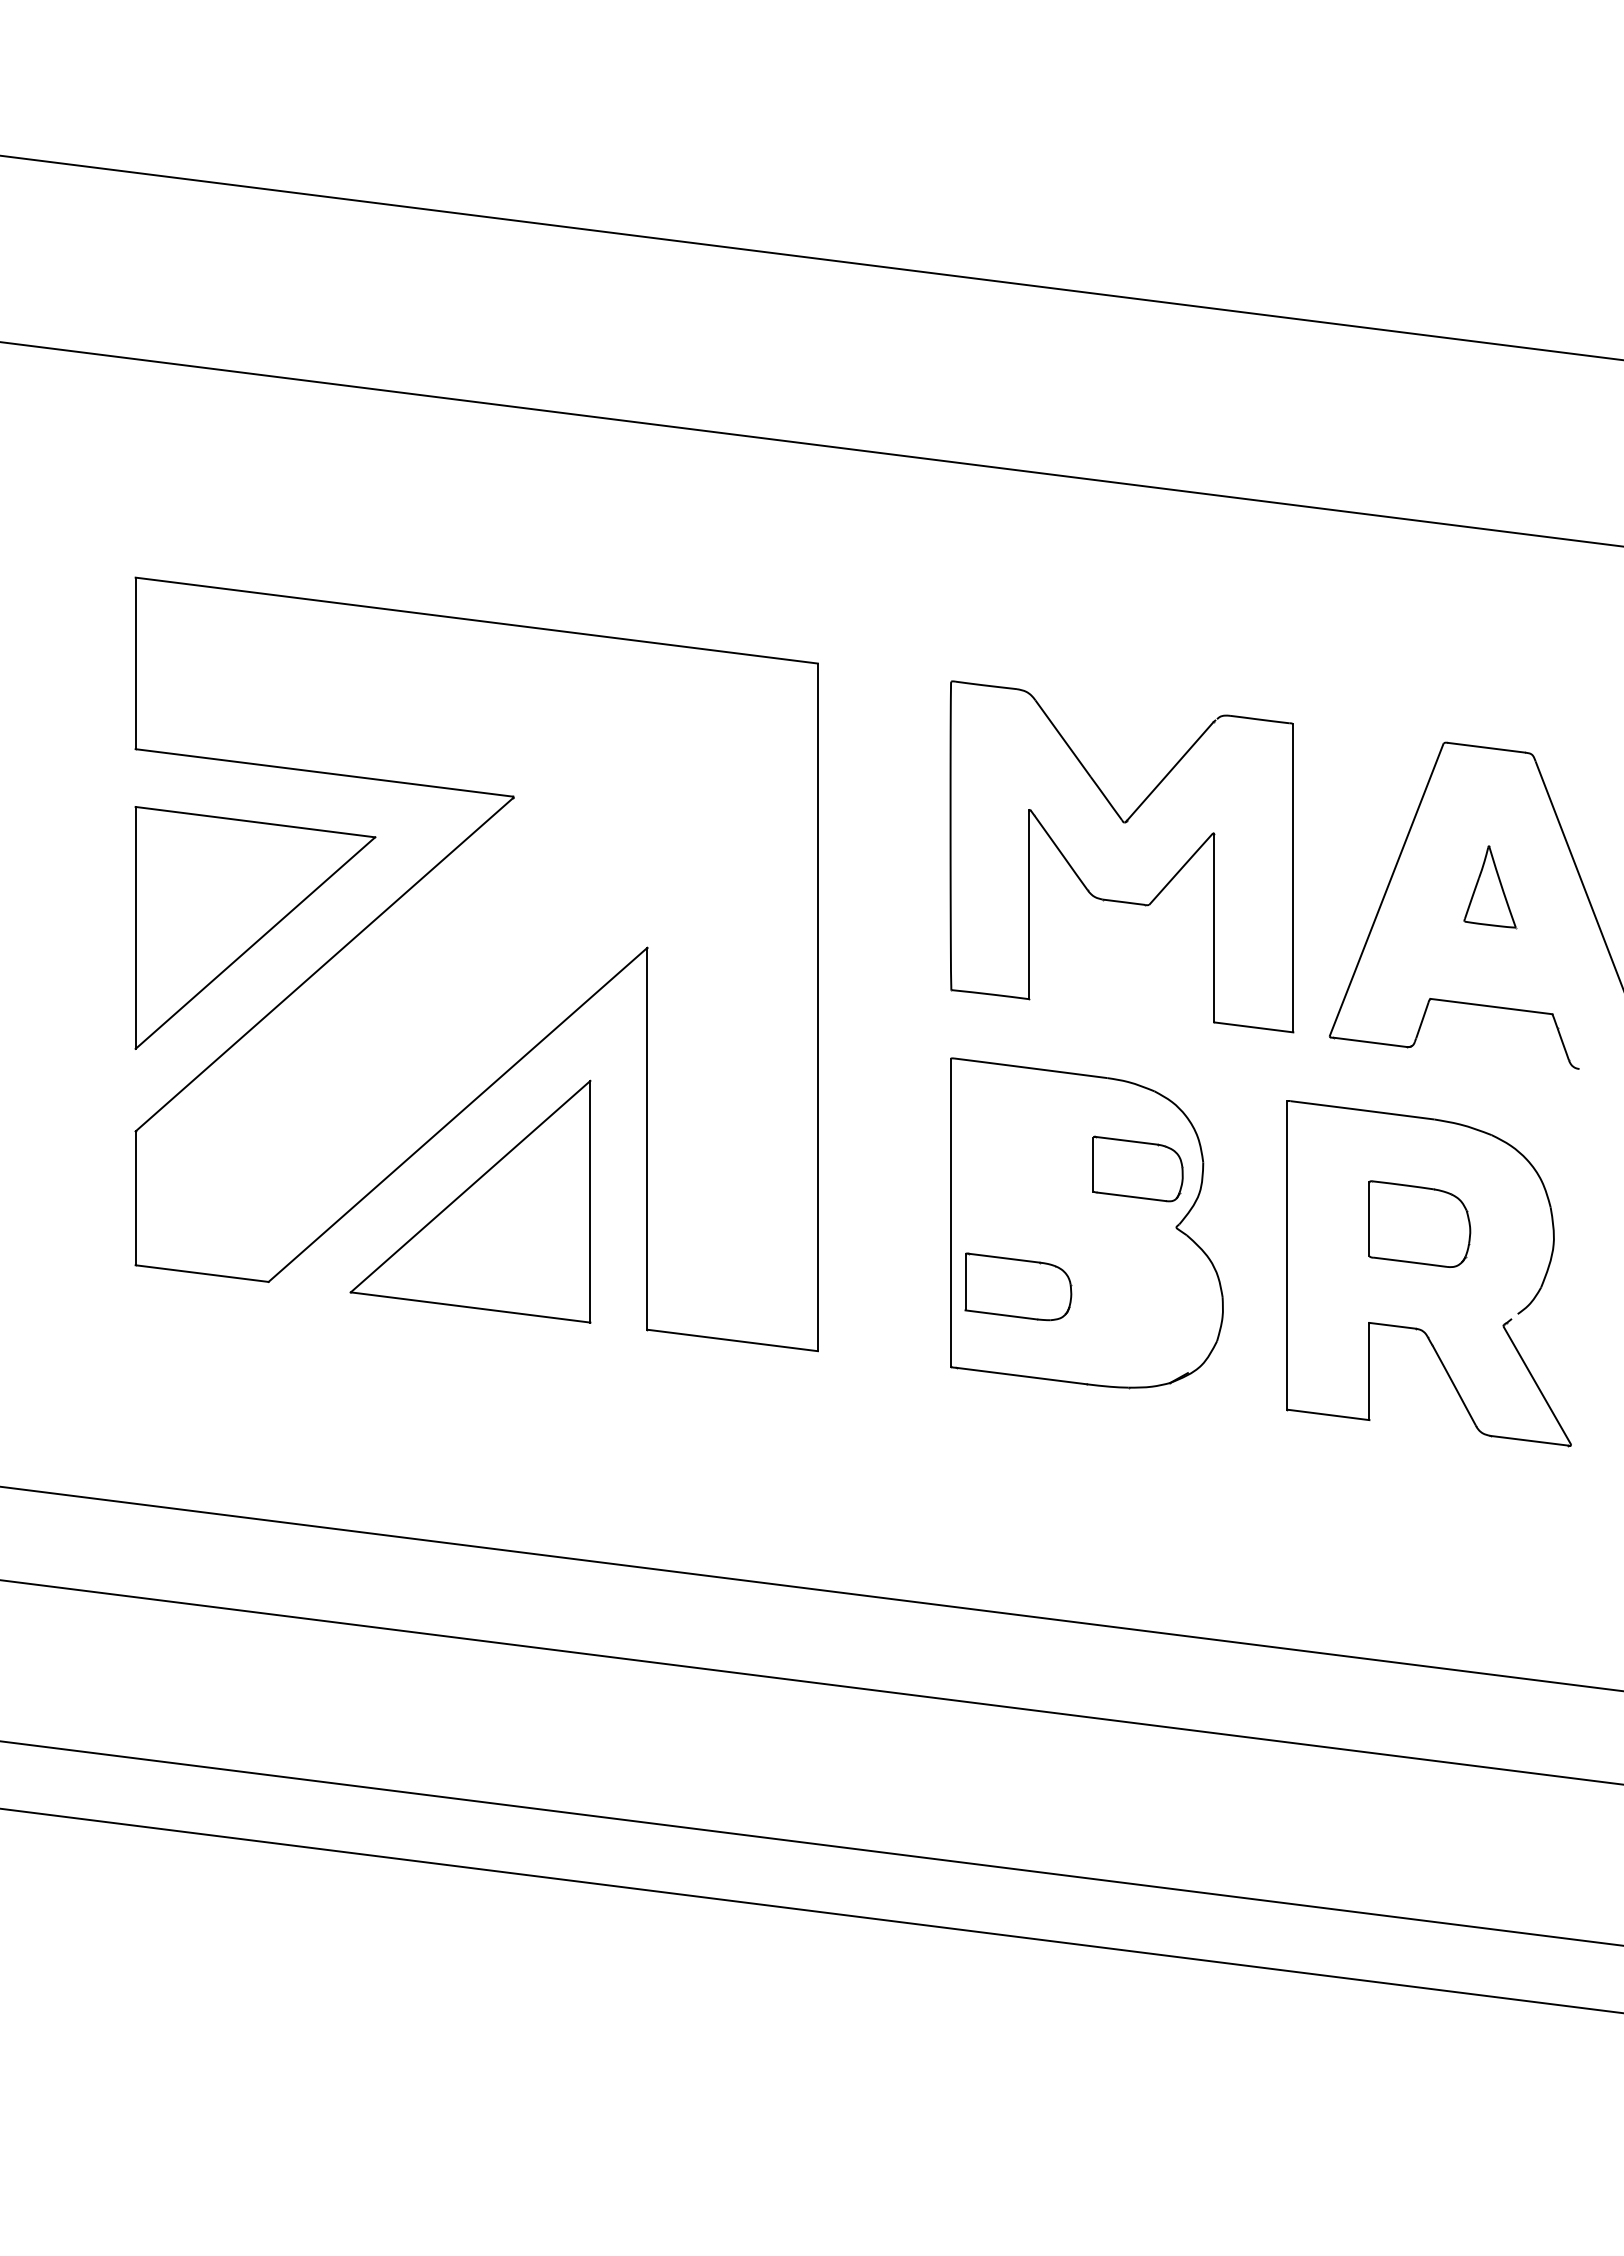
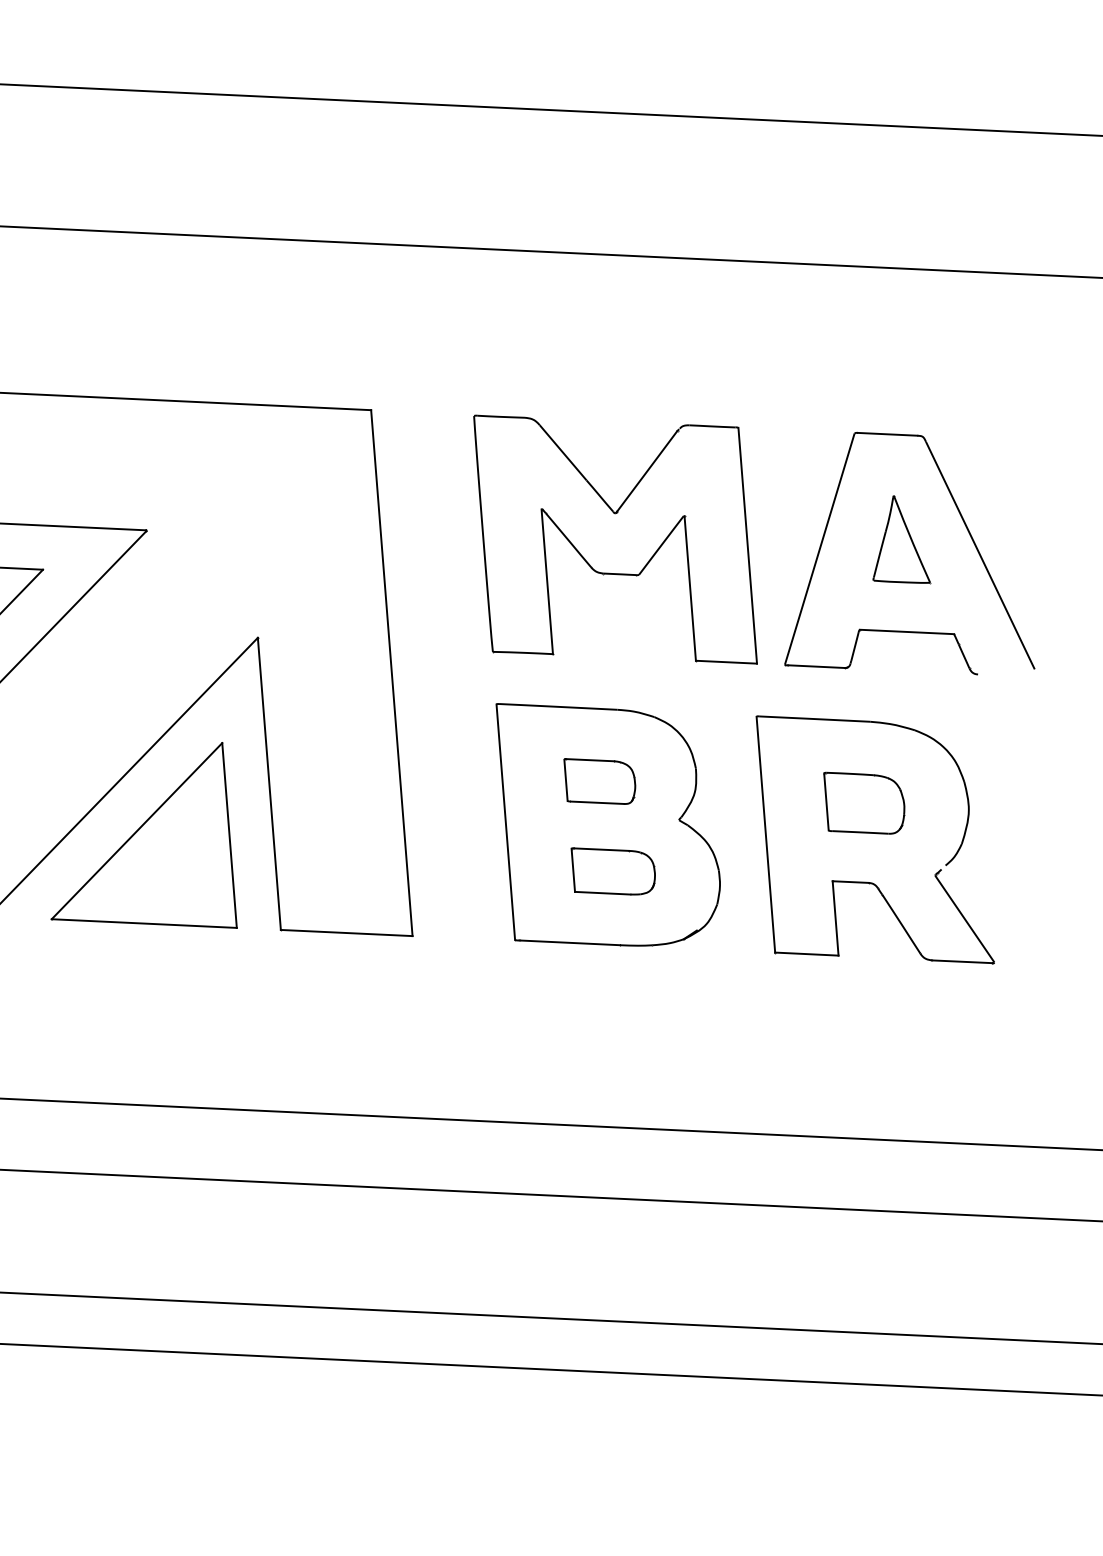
part: (1490, 886) -> (899, 540), size x1.43
part: (1137, 1168) -> (600, 780), moved
part: (1018, 1286) -> (614, 870), moved

